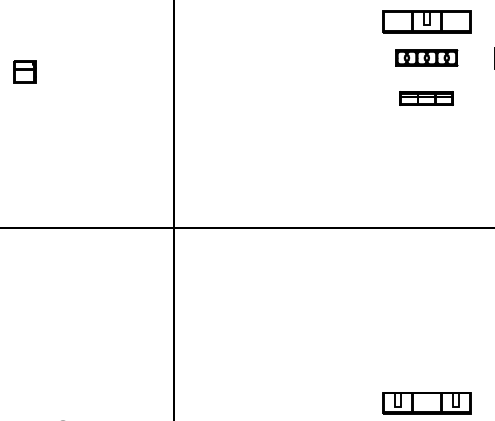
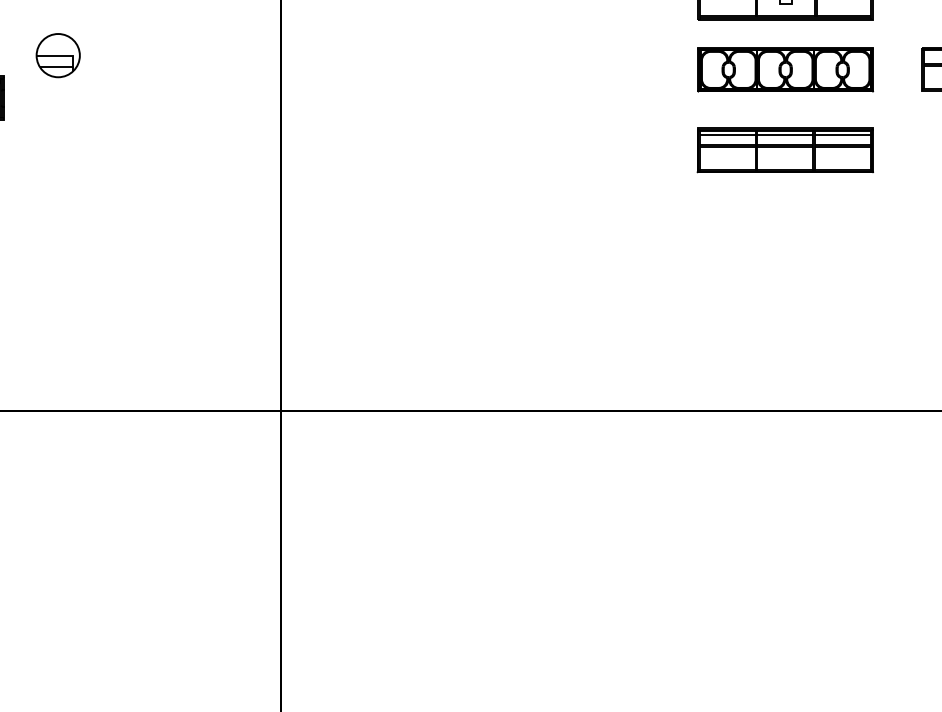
part: (62, 50) -> (57, 54), added
part: (426, 57) -> (784, 68), size x1.43
part: (426, 98) -> (784, 150), size x1.67

